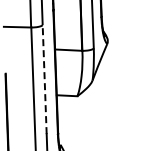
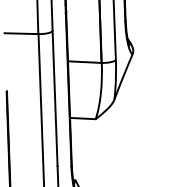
line: (44, 79) -> (54, 98), dashed -> solid

